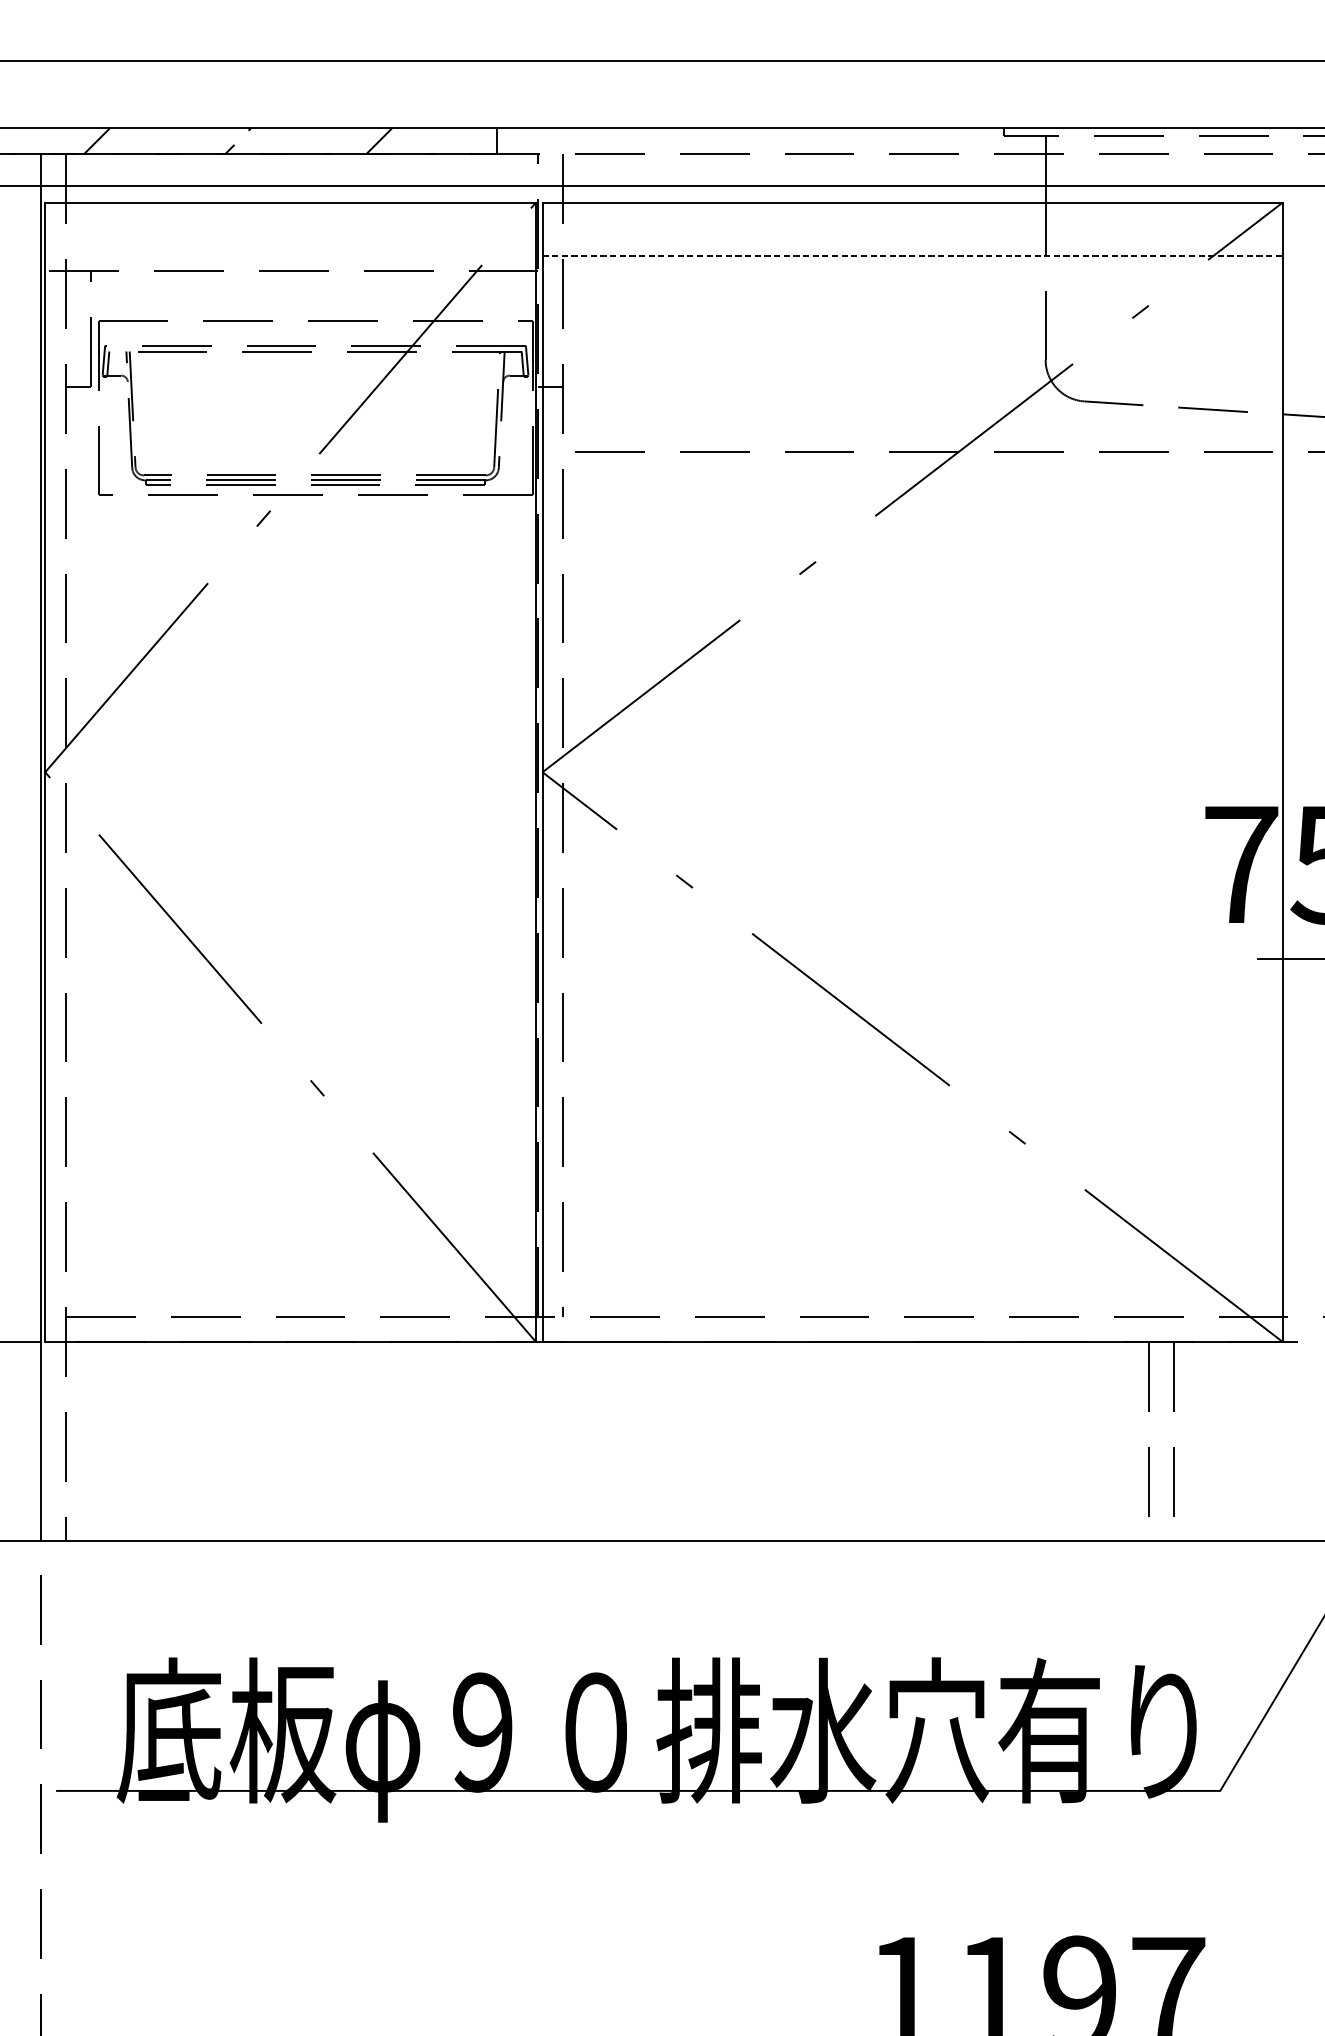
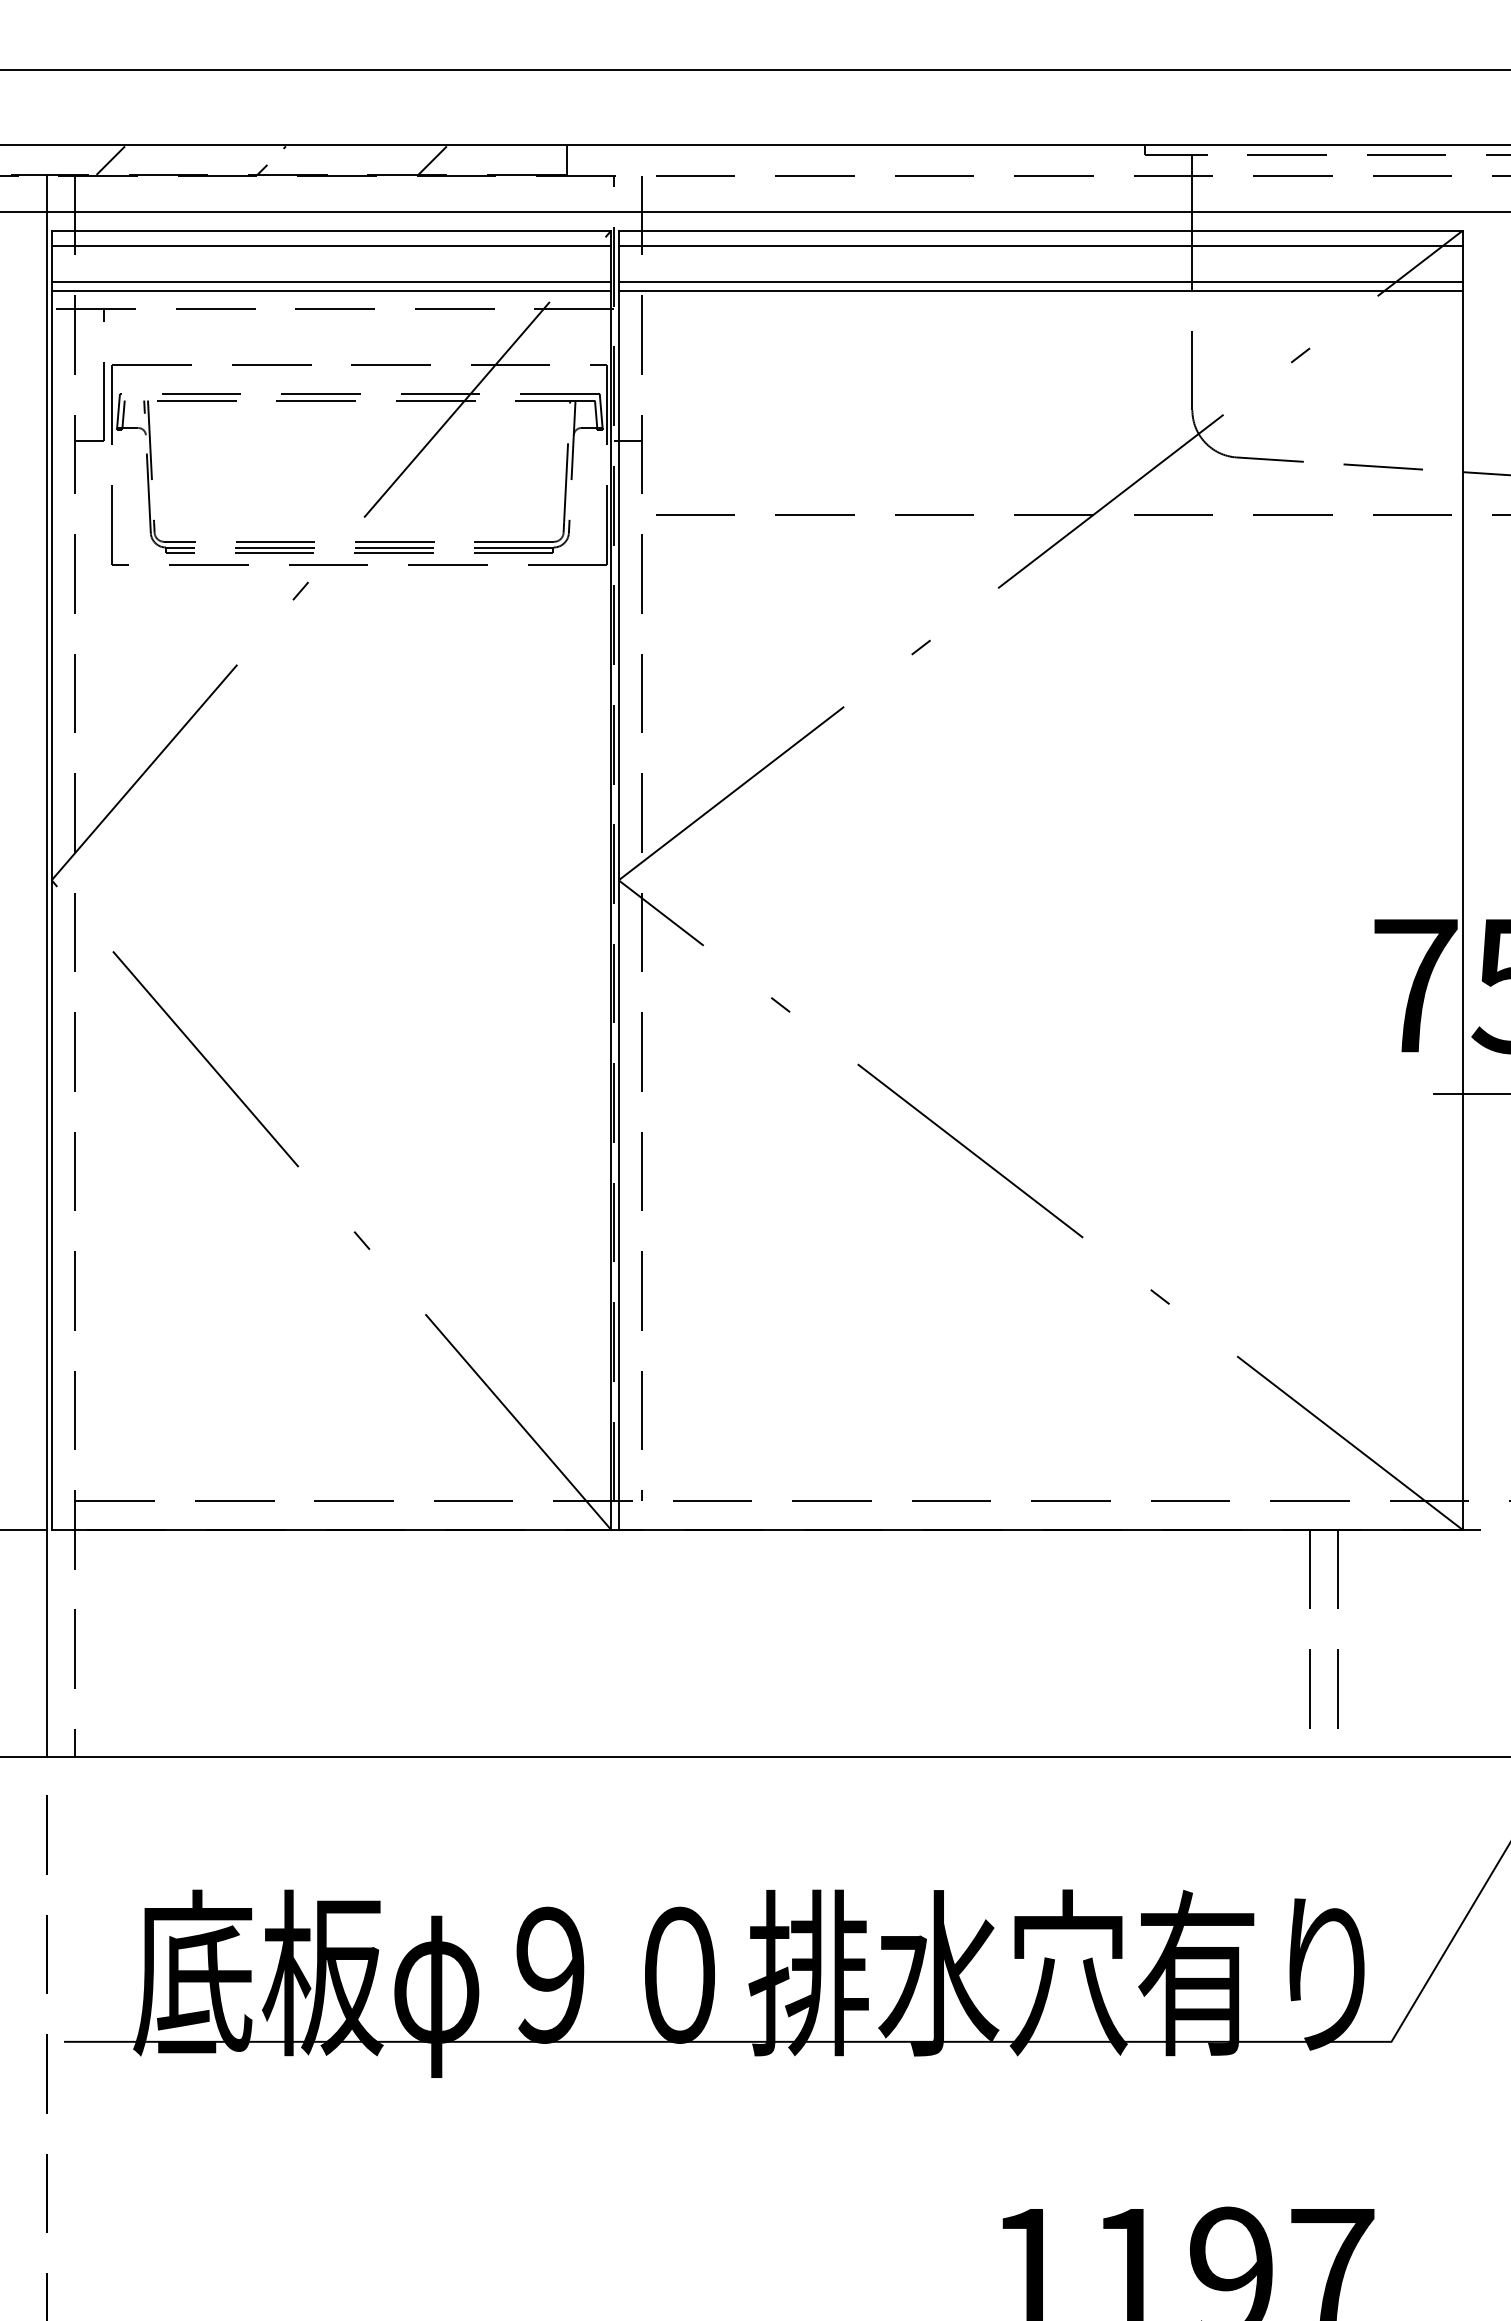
line: (290, 215) -> (331, 245), added
line: (912, 215) -> (1040, 245), added
line: (290, 247) -> (331, 282), added
line: (912, 247) -> (1040, 282), added
line: (290, 255) -> (331, 291), added
line: (912, 255) -> (1040, 291), dashed -> solid

